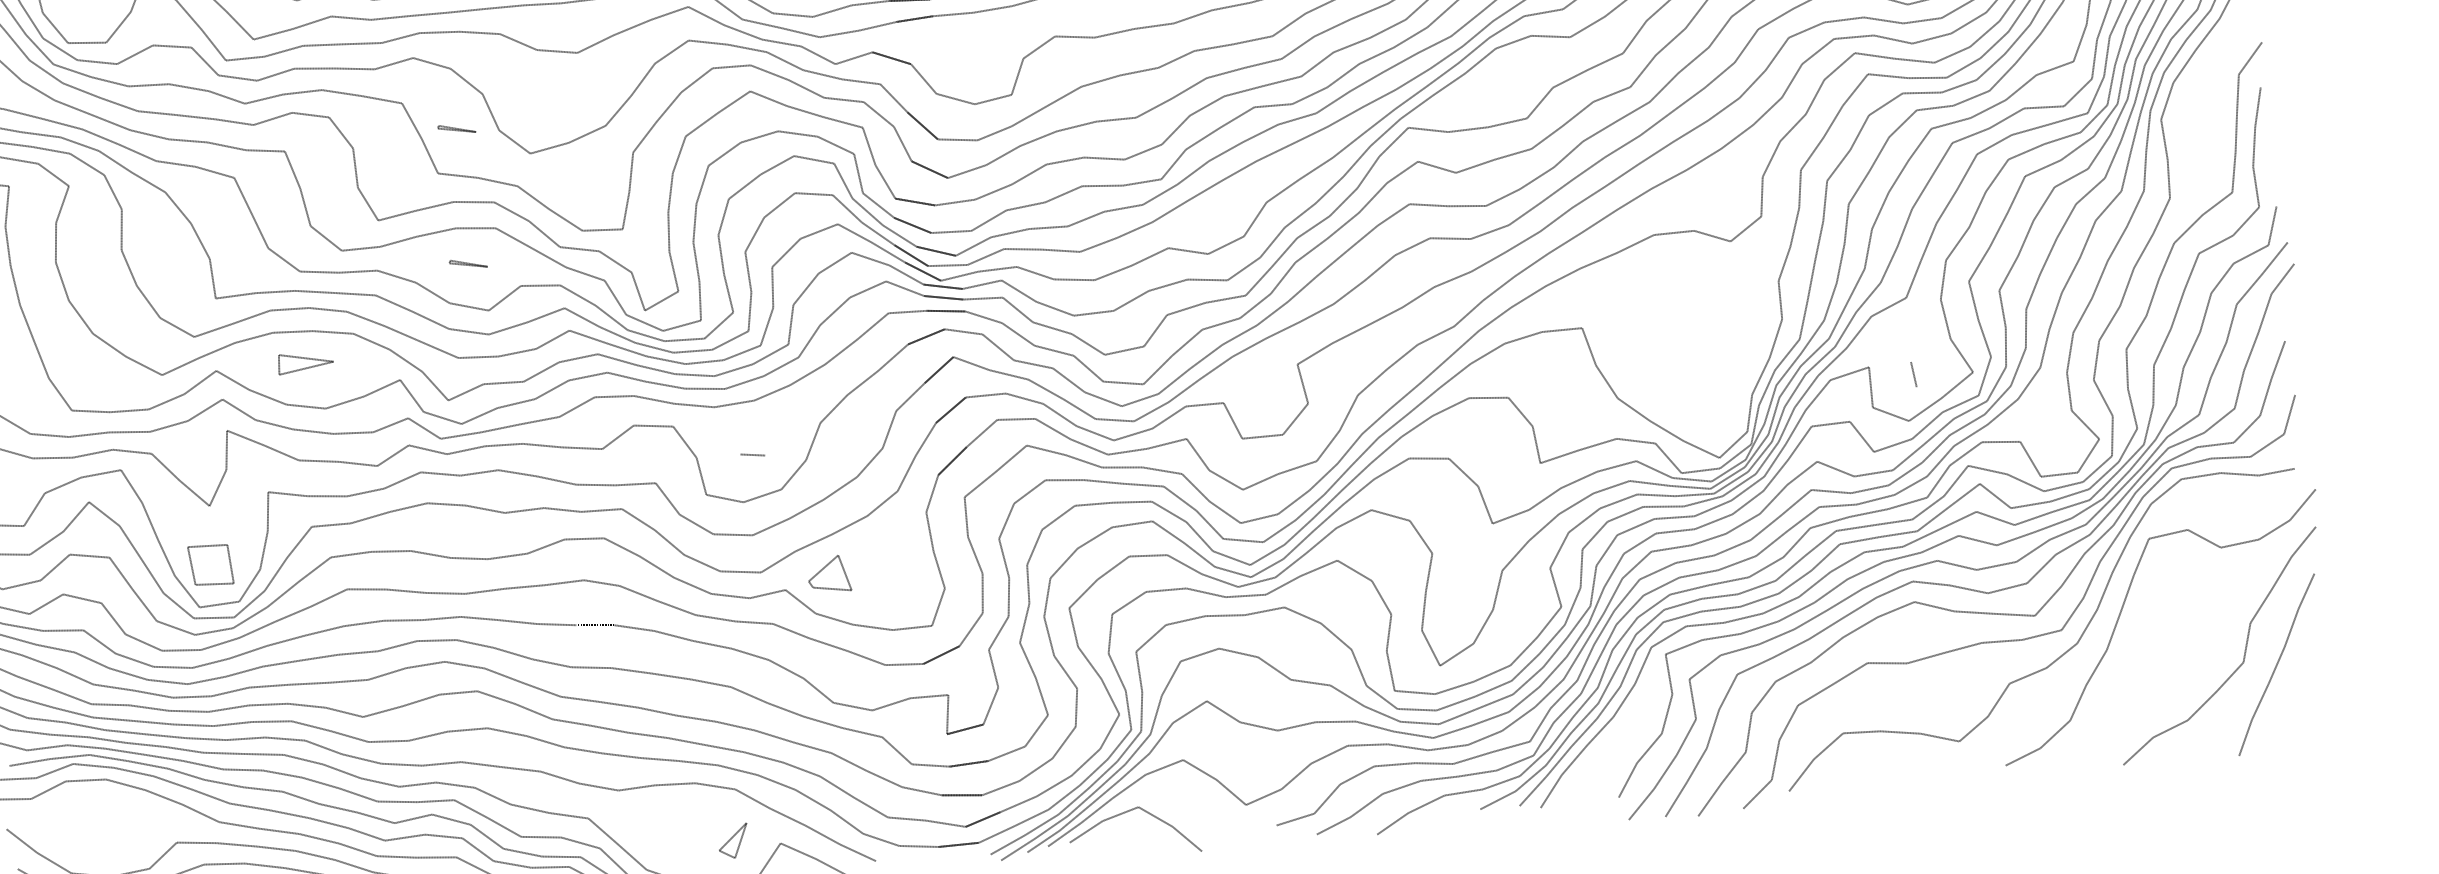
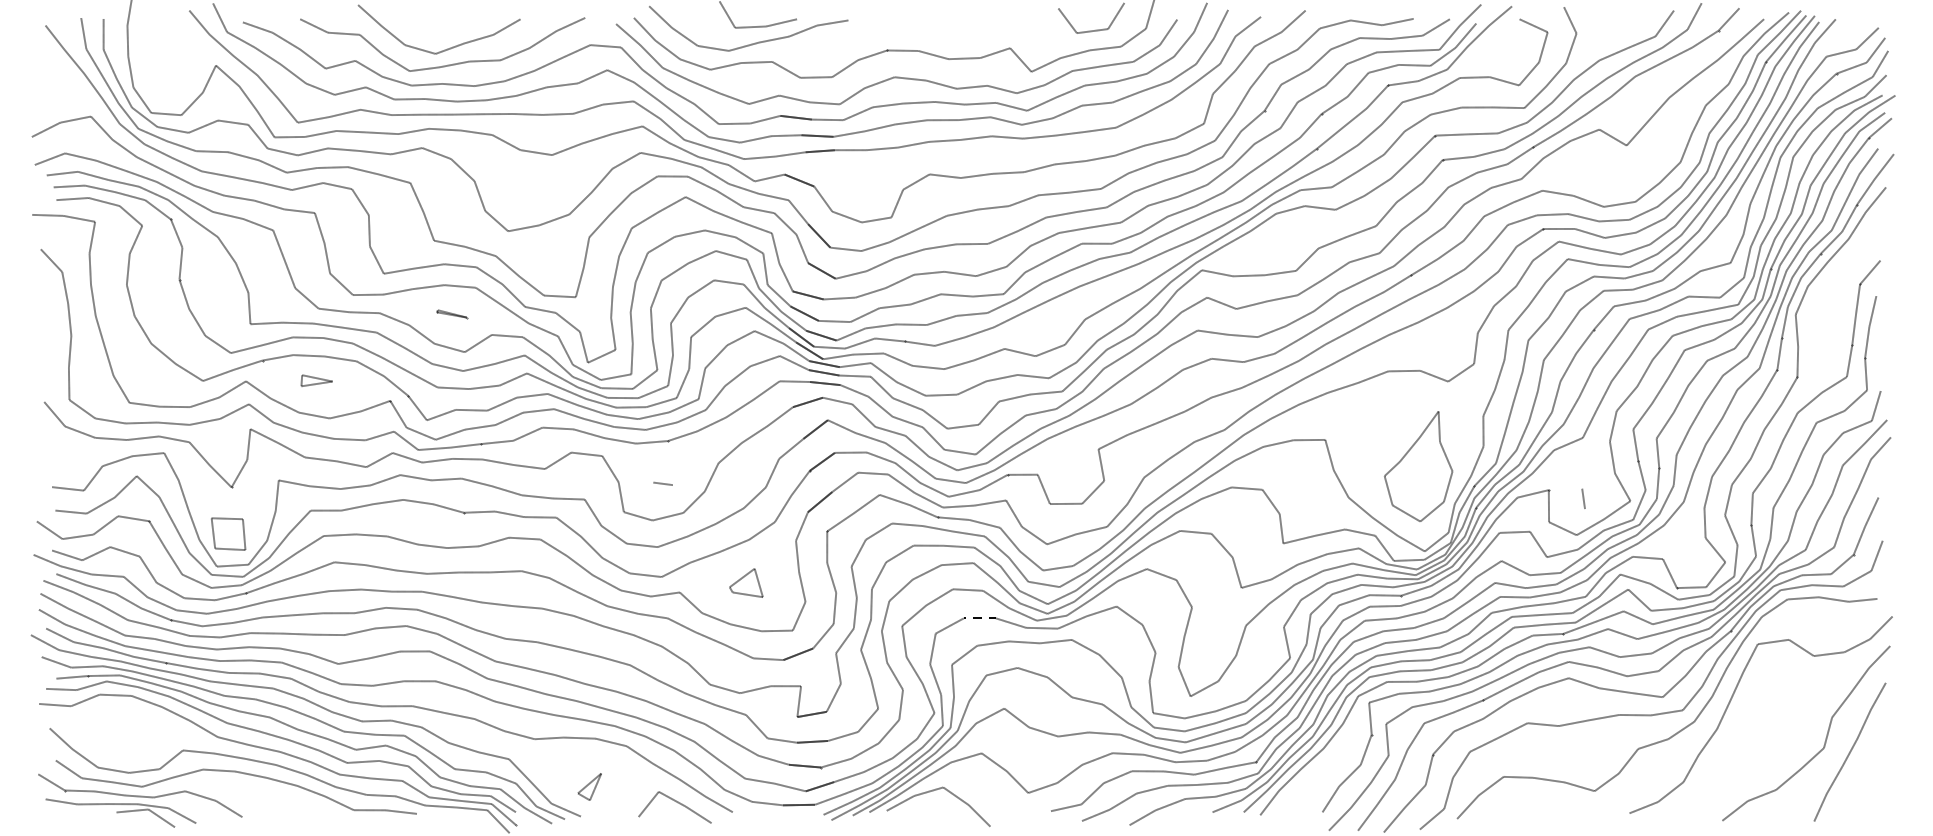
line: (457, 129) -> (452, 207), removed
part: (1702, 351) -> (1418, 466), added
part: (305, 362) -> (316, 380), size x0.71
part: (829, 573) -> (746, 582), moved
part: (733, 840) -> (589, 786), moved

